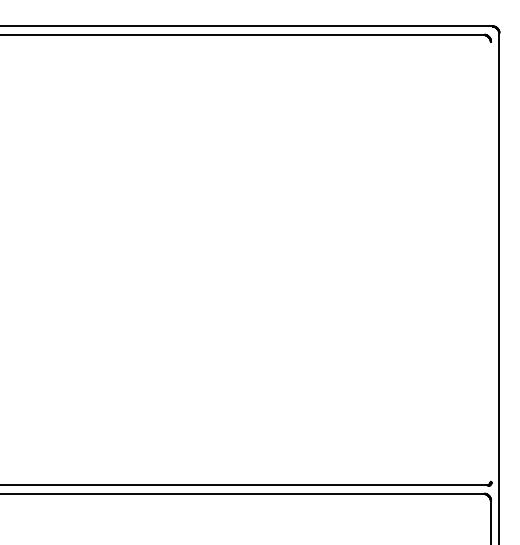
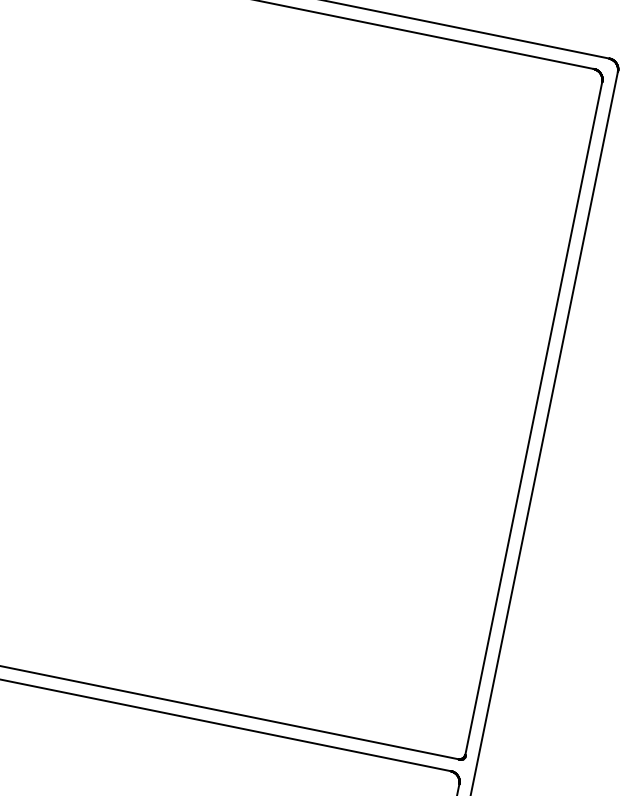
line: (490, 261) -> (533, 417), added

